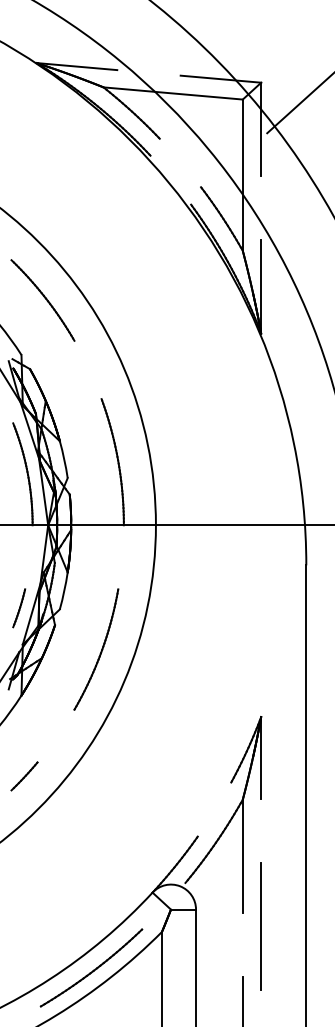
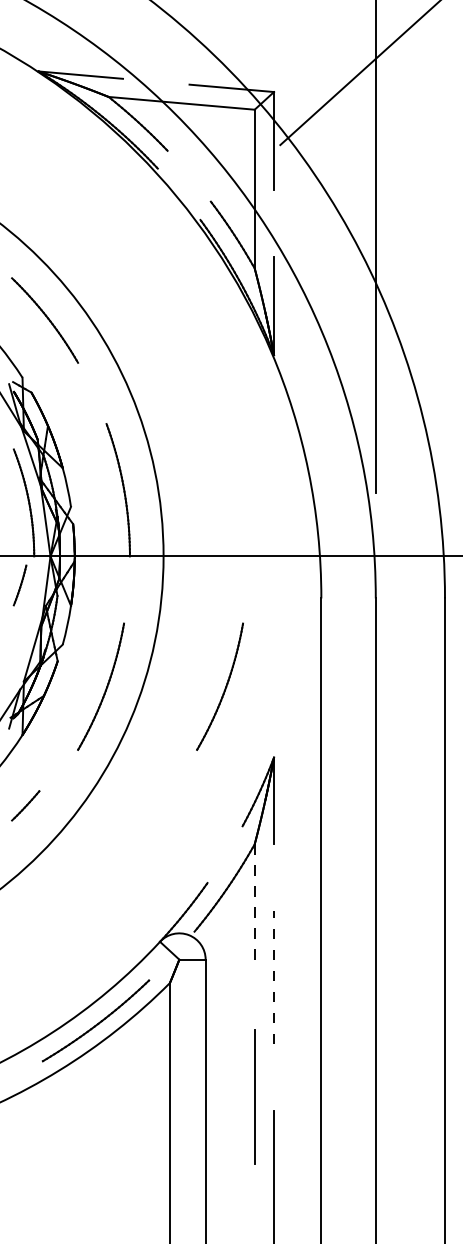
line: (18, 608) -> (19, 585), moved
part: (209, 649) -> (219, 686), added
line: (24, 776) -> (25, 805), moved
line: (242, 856) -> (254, 903), solid -> dashed
line: (261, 926) -> (274, 977), solid -> dashed

